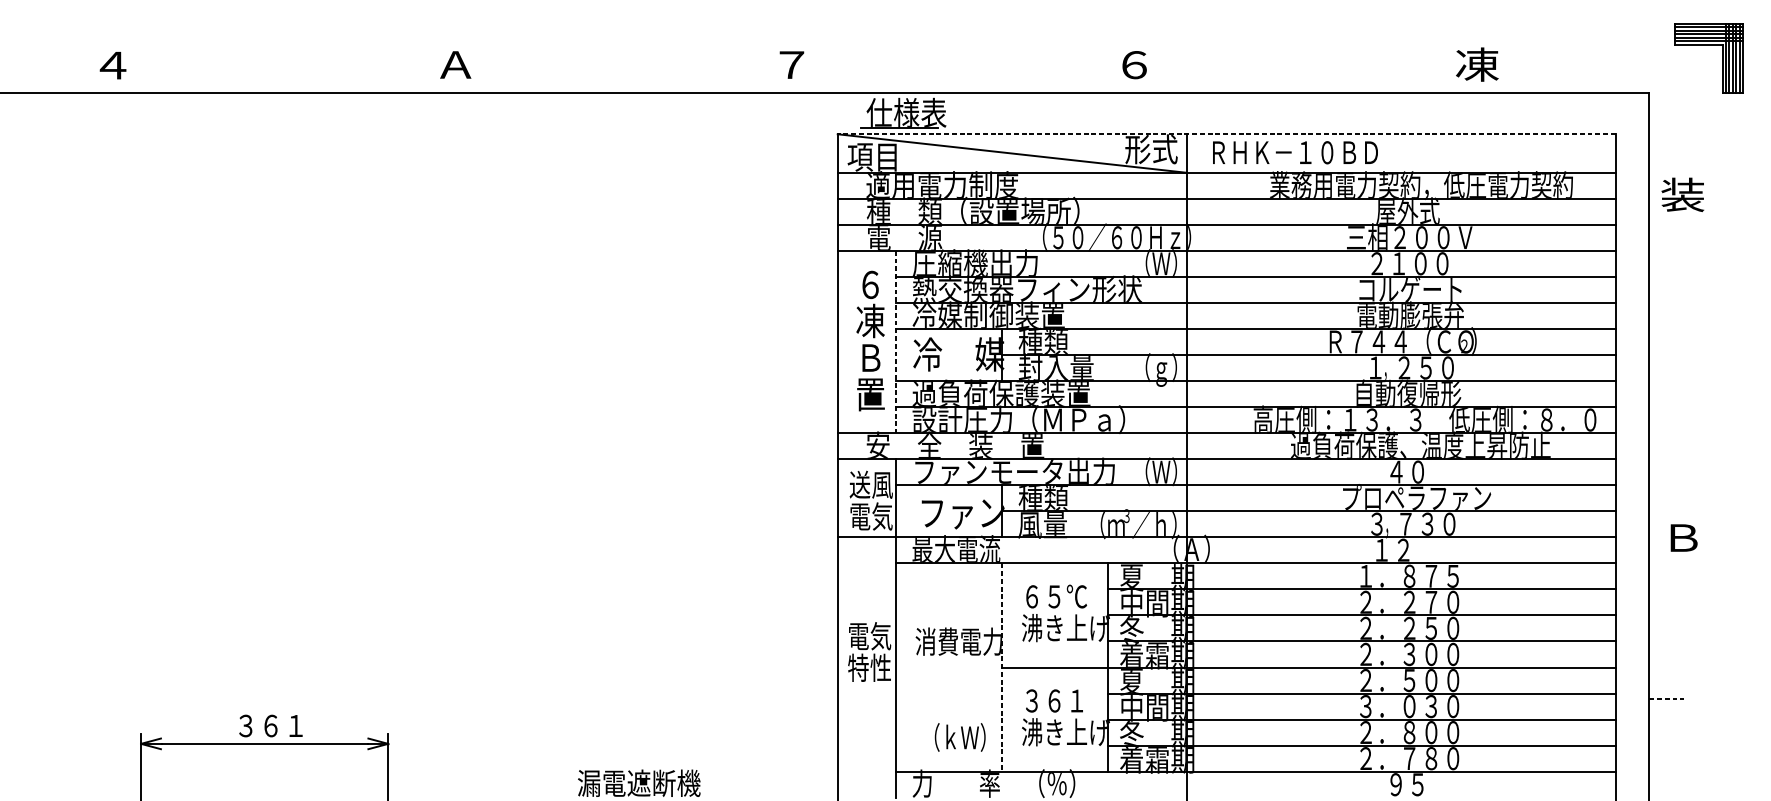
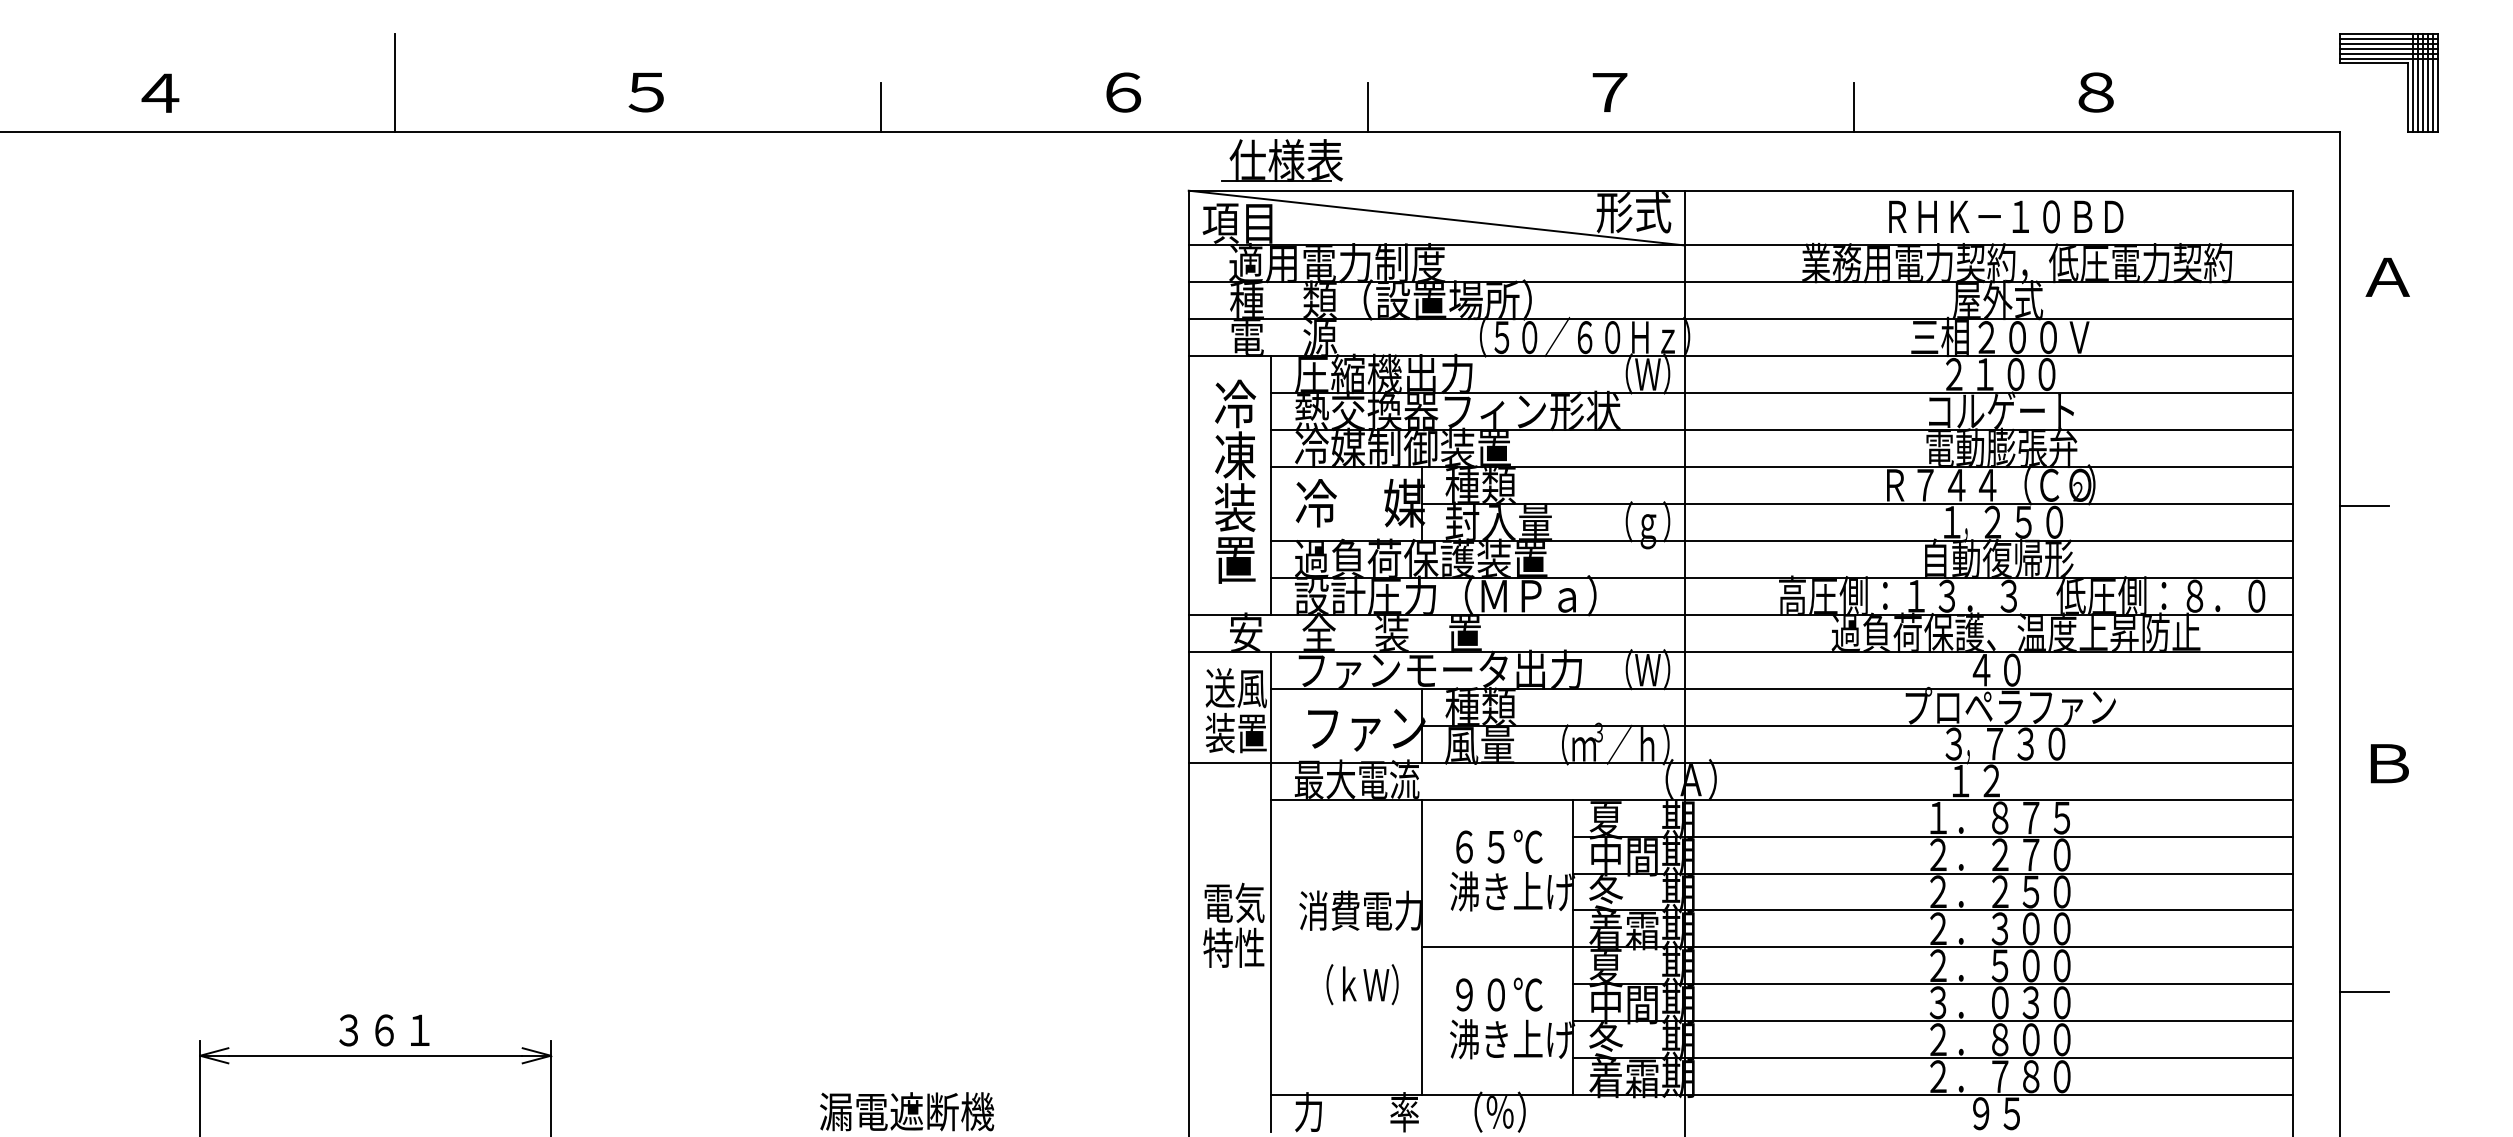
part: (1708, 44) -> (2388, 63), moved
line: (278, 58) -> (395, 82), added
text: (1477, 64) -> (2096, 91), 凍 -> ８
text: (455, 65) -> (646, 92), Ａ -> ５
text: (791, 65) -> (1123, 92), ７ -> ６
text: (1134, 65) -> (1609, 92), ６ -> ７
line: (621, 74) -> (881, 106), added
line: (963, 74) -> (1367, 106), added
line: (1306, 74) -> (1854, 106), added
line: (1226, 134) -> (1740, 190), dashed -> solid
text: (1295, 152) -> (2006, 216), moved
text: (1682, 194) -> (2387, 276), 装 -> Ａ
text: (870, 284) -> (1235, 403), ６ -> 冷
line: (896, 342) -> (1271, 485), dashed -> solid
line: (1666, 356) -> (2364, 506), added
text: (870, 357) -> (1235, 507), Ｂ -> 装
text: (870, 516) -> (1235, 733), 電気 -> 装置
line: (1002, 667) -> (1422, 947), dashed -> solid
line: (1667, 699) -> (2365, 992), dashed -> solid
text: (1056, 700) -> (1498, 994), ３６１ -> ９０℃
text: (960, 737) -> (1362, 984), moved

